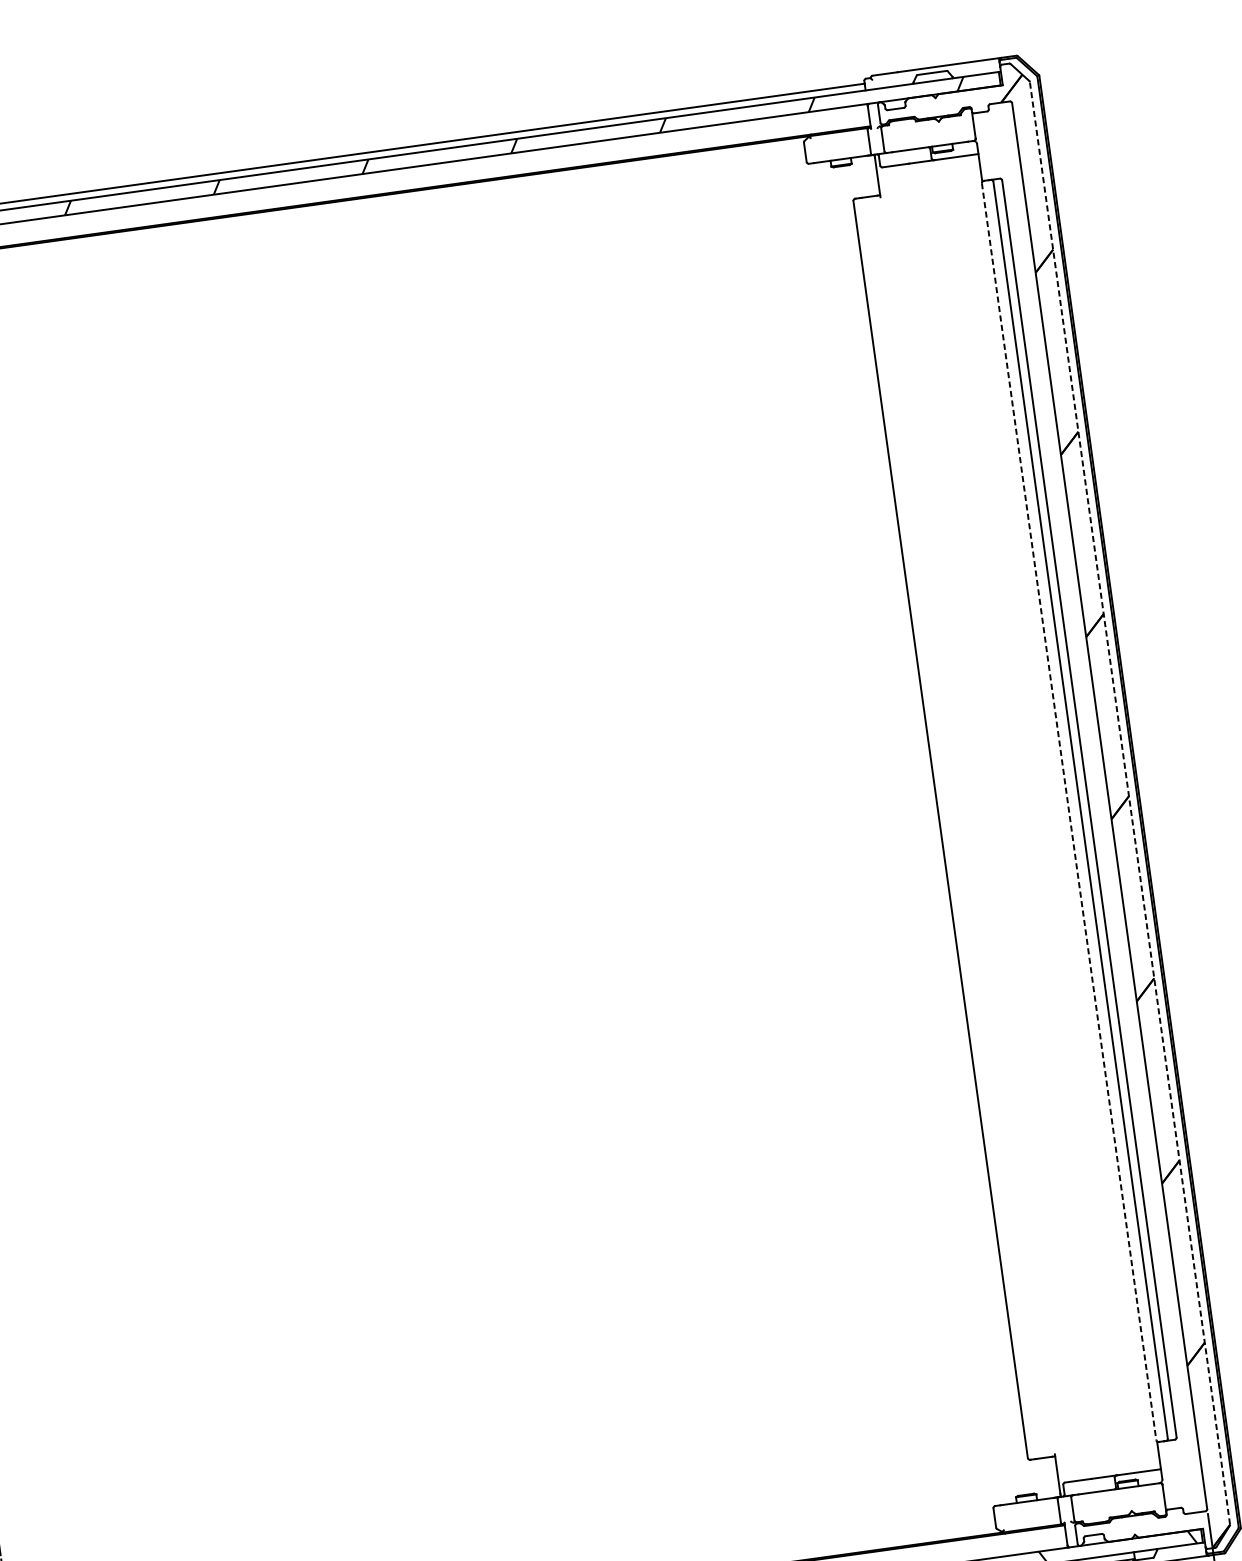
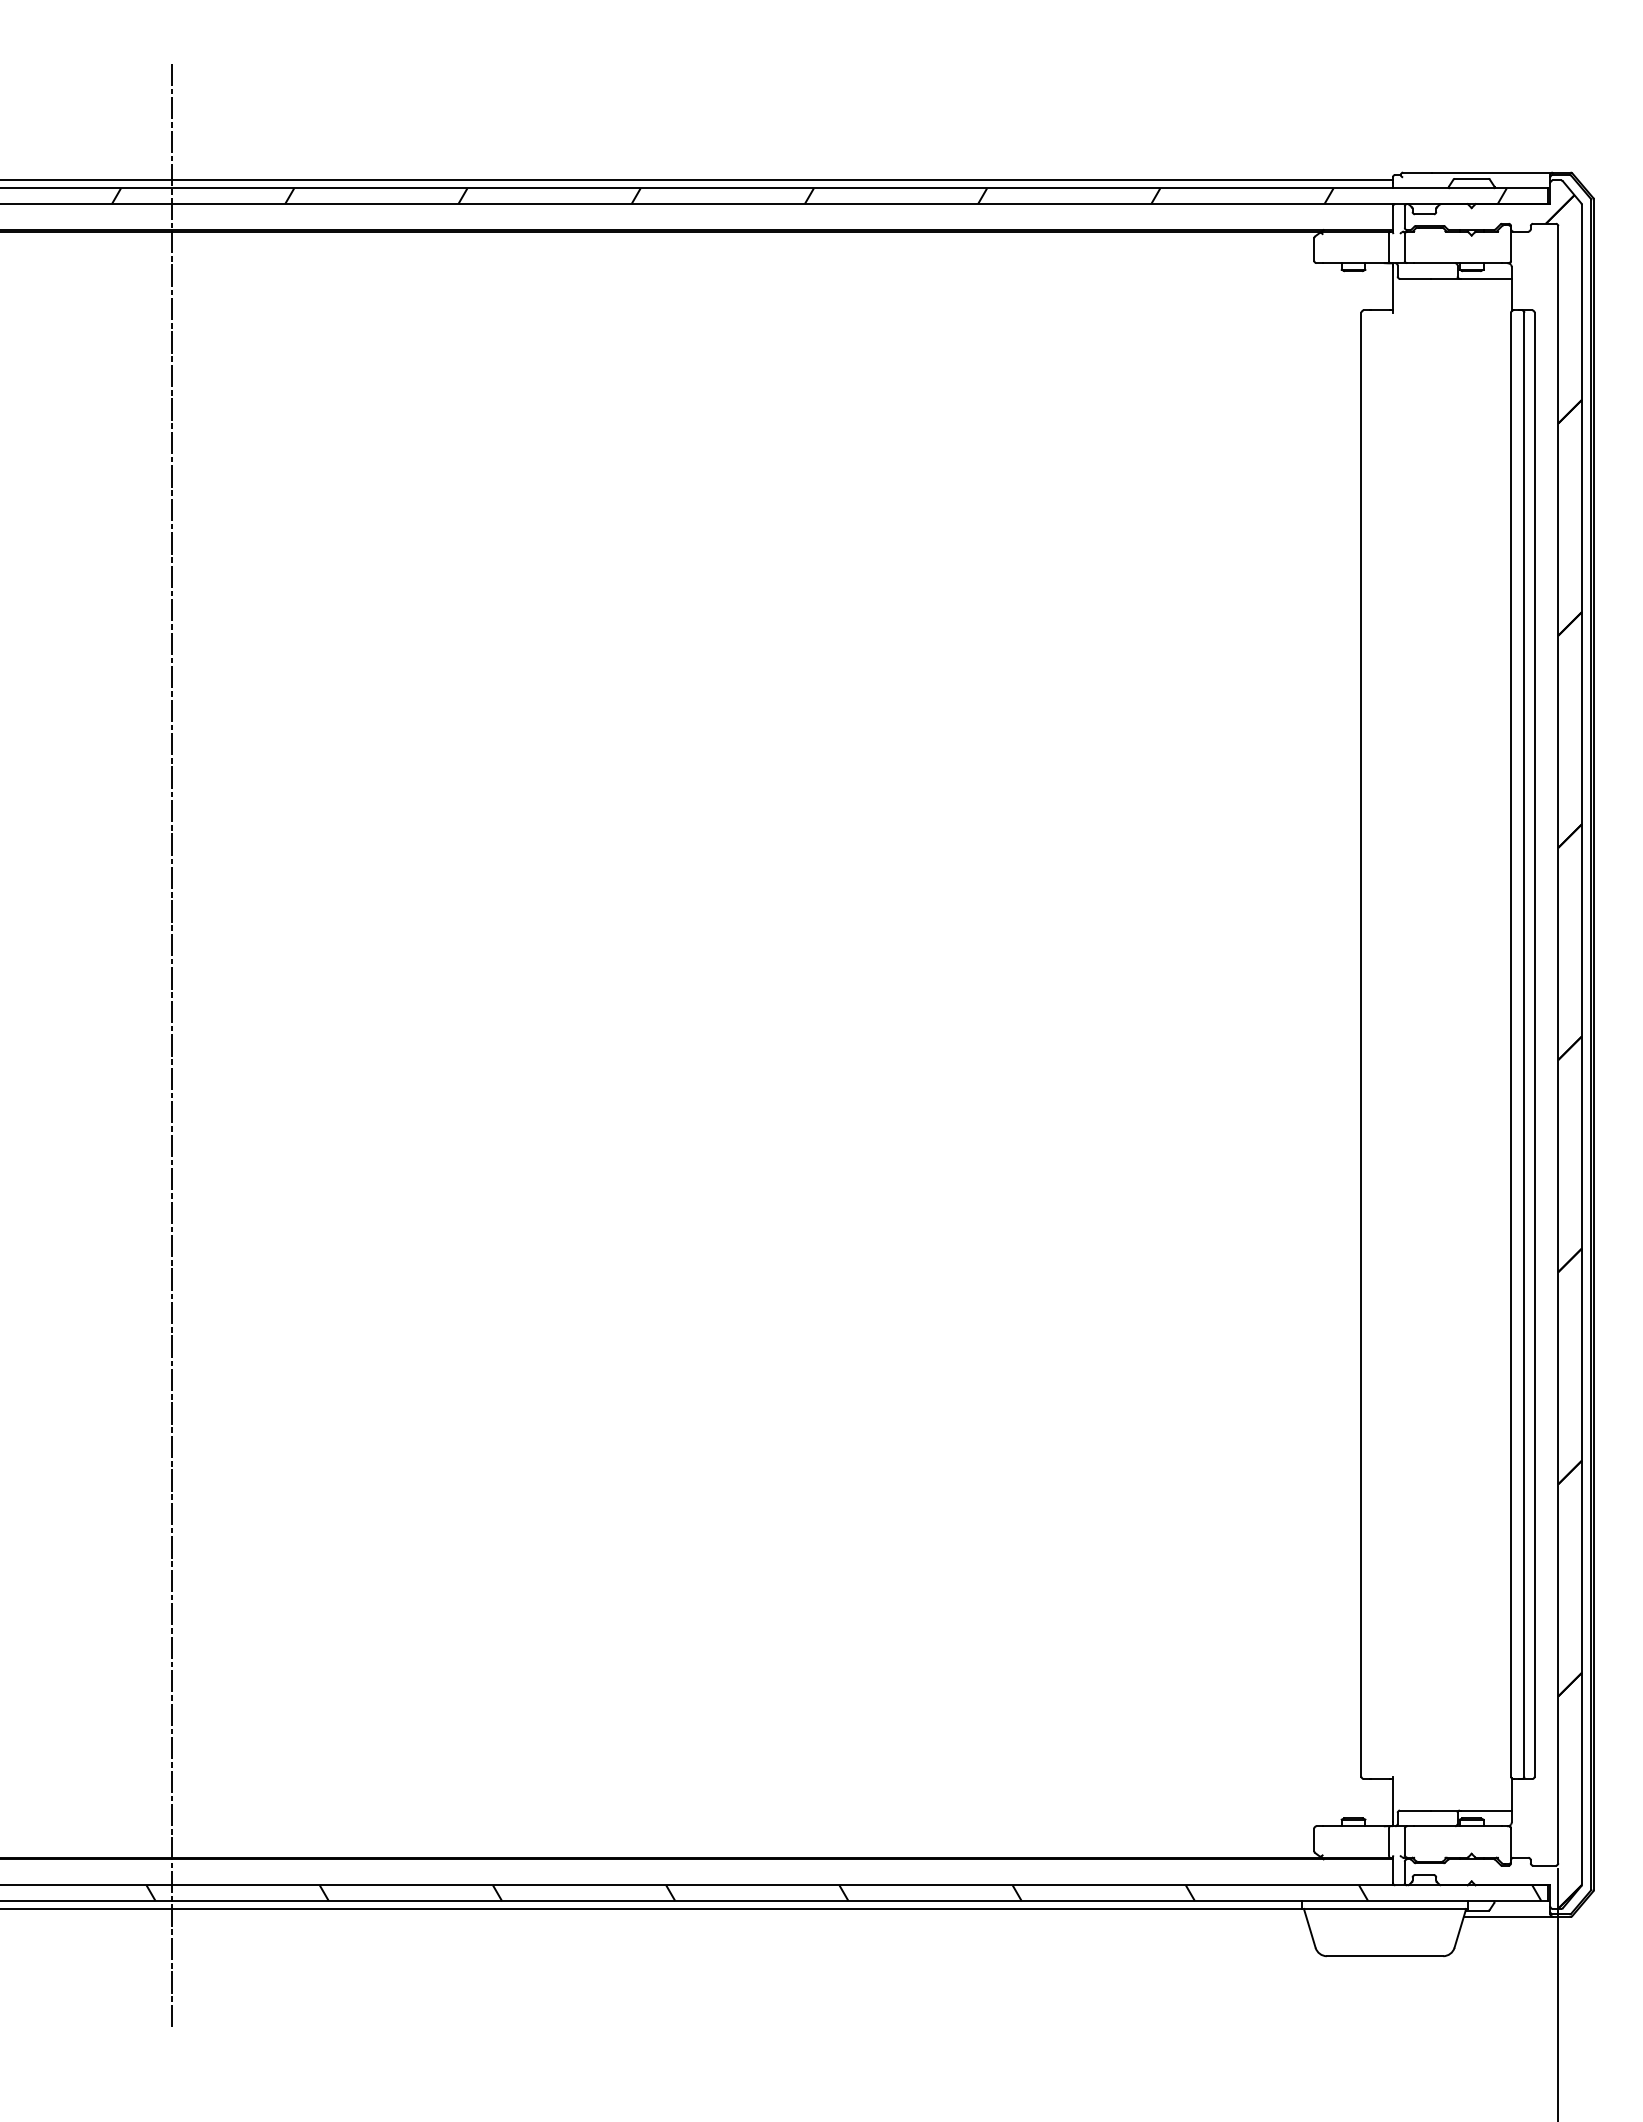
line: (1129, 803) -> (1581, 1044), dashed -> solid
line: (1069, 811) -> (1511, 1044), dashed -> solid

